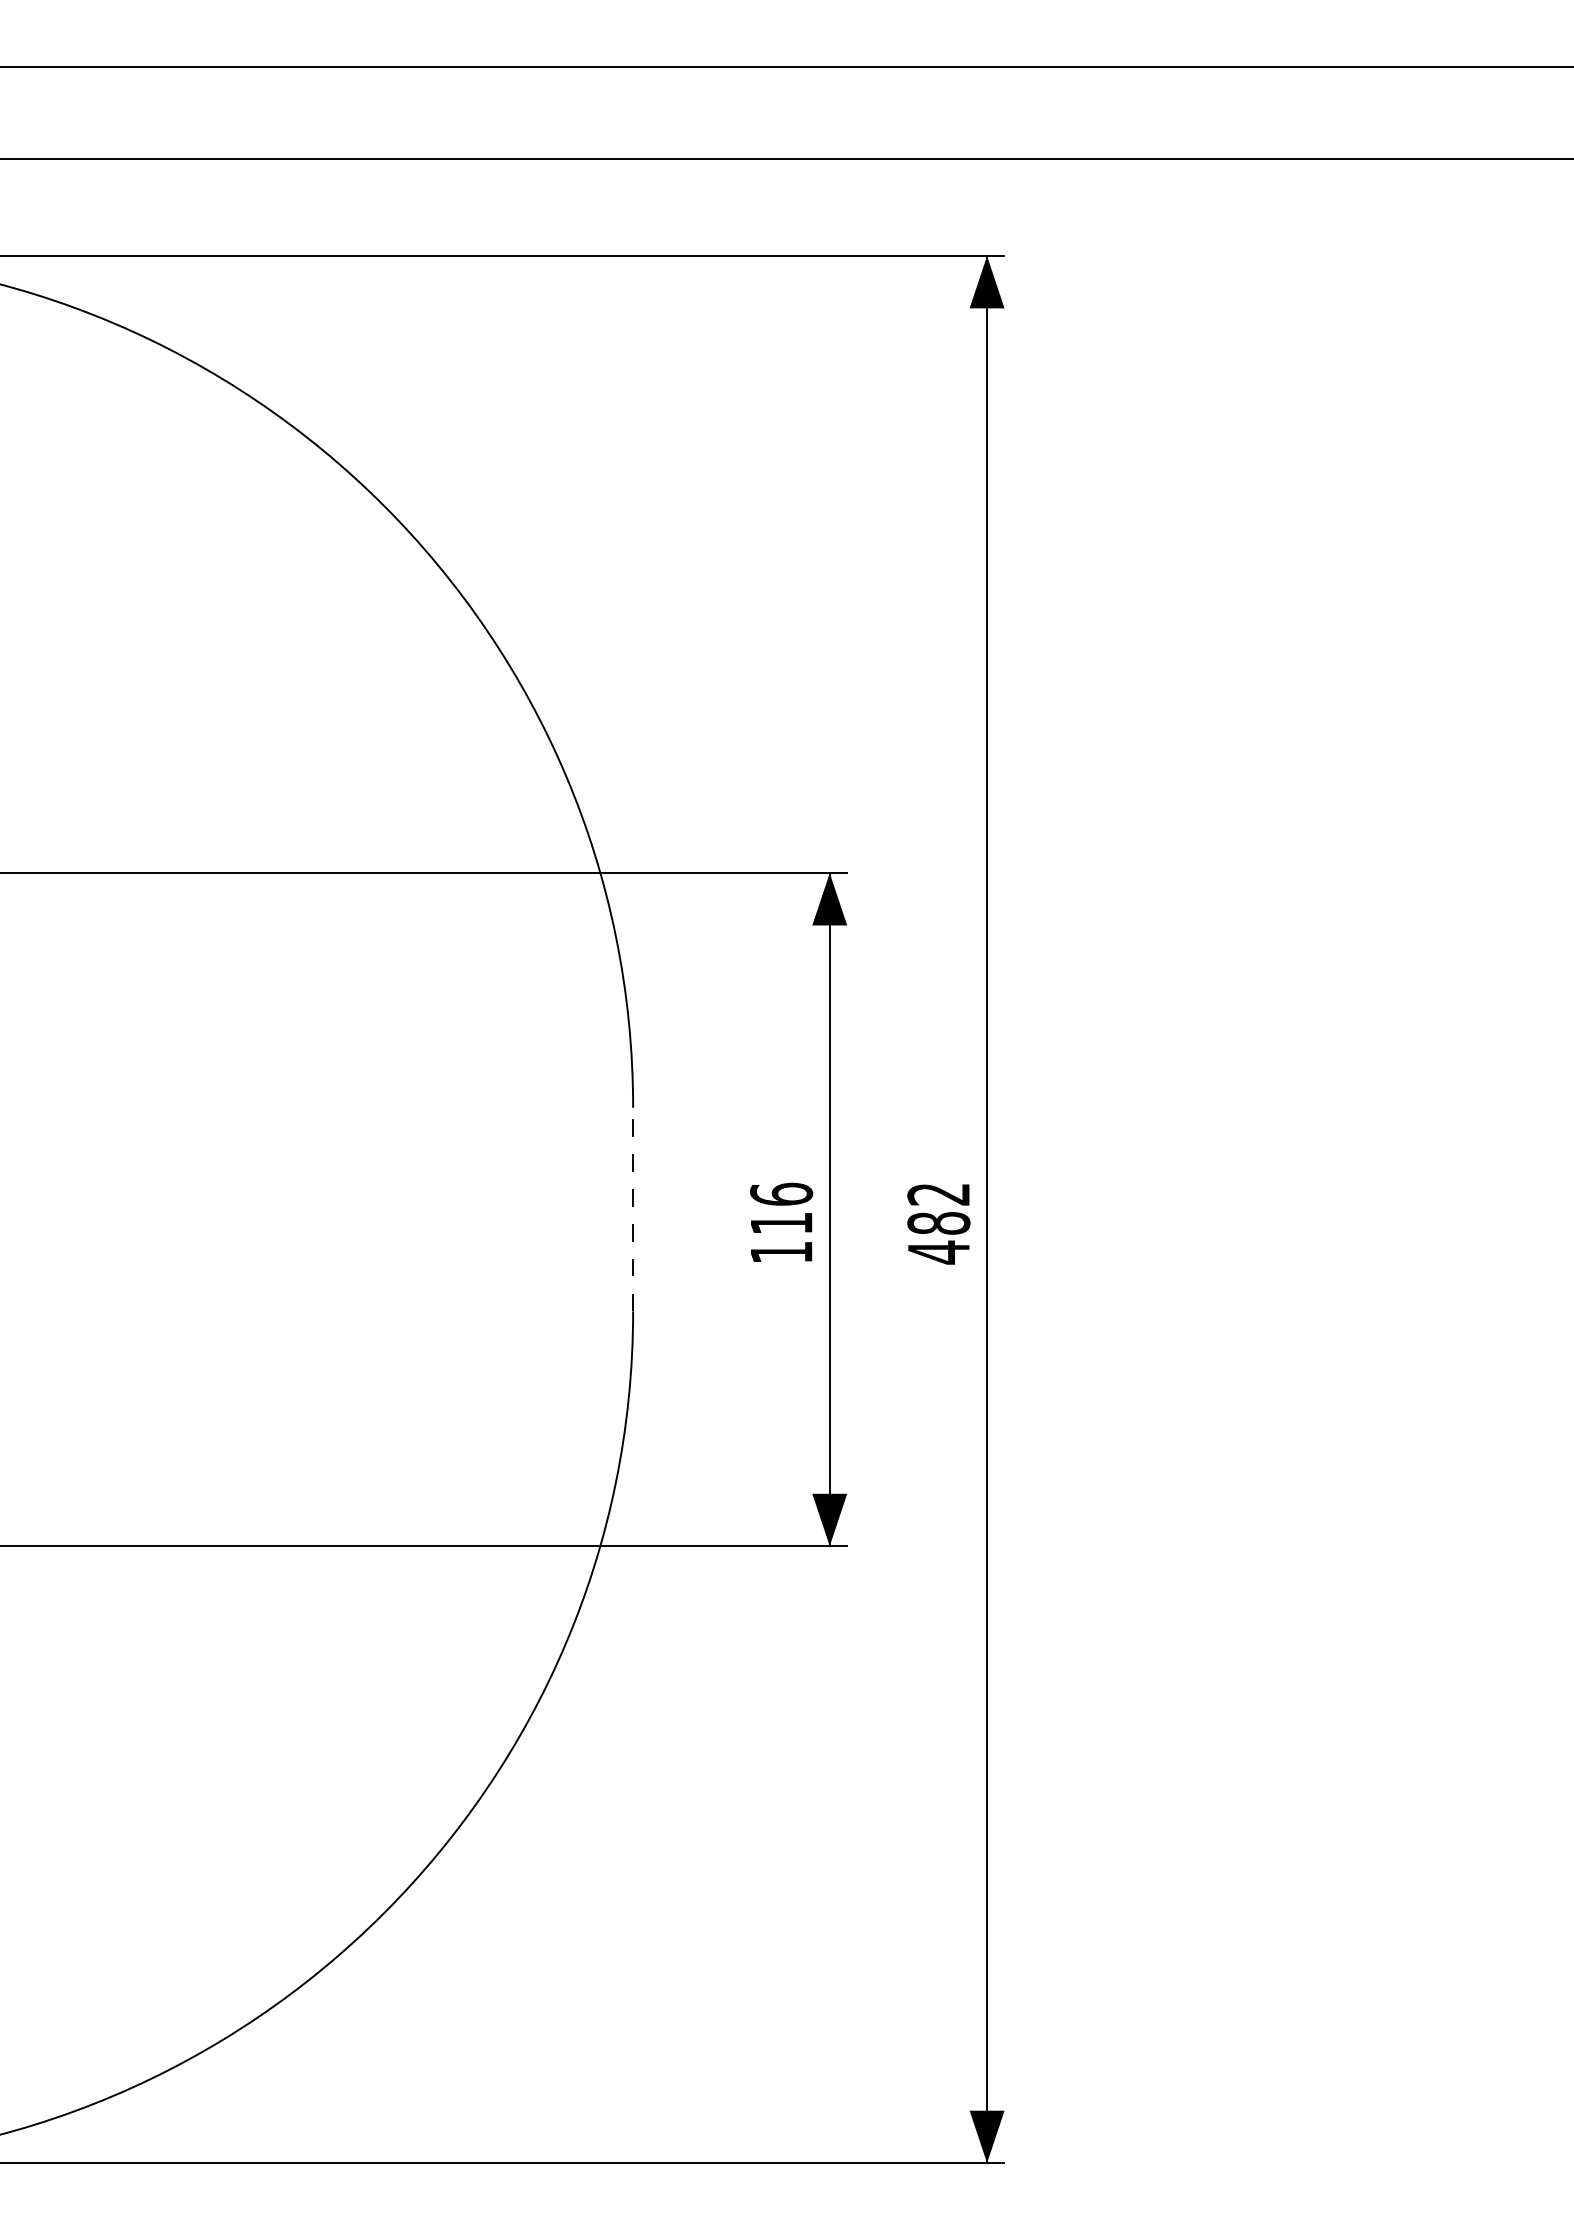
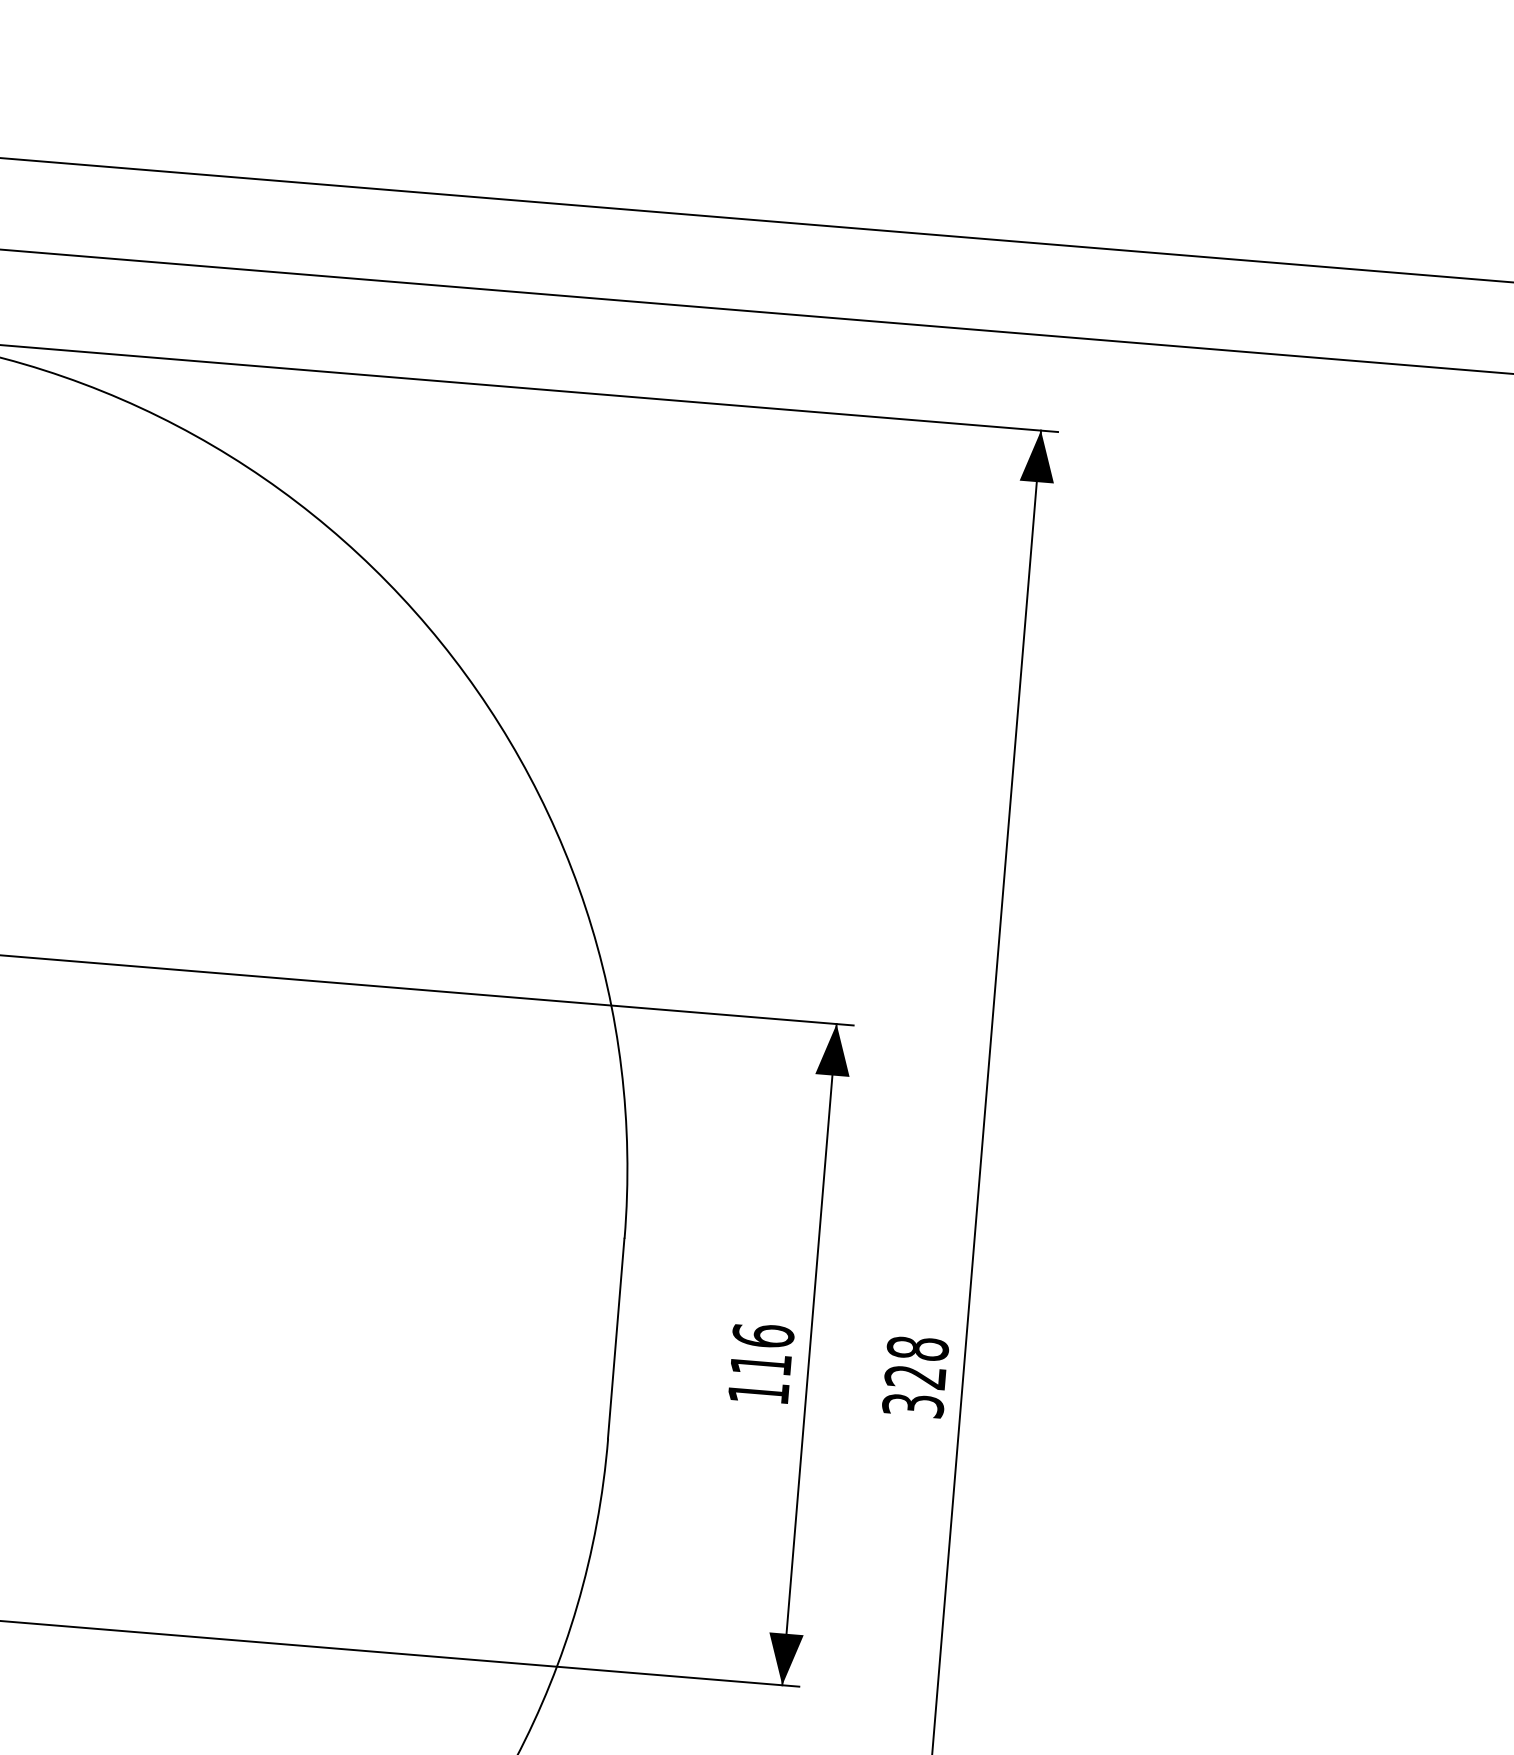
line: (632, 1209) -> (615, 1338), dashed -> solid
text: (938, 1223) -> (915, 1377), 482 -> 328

